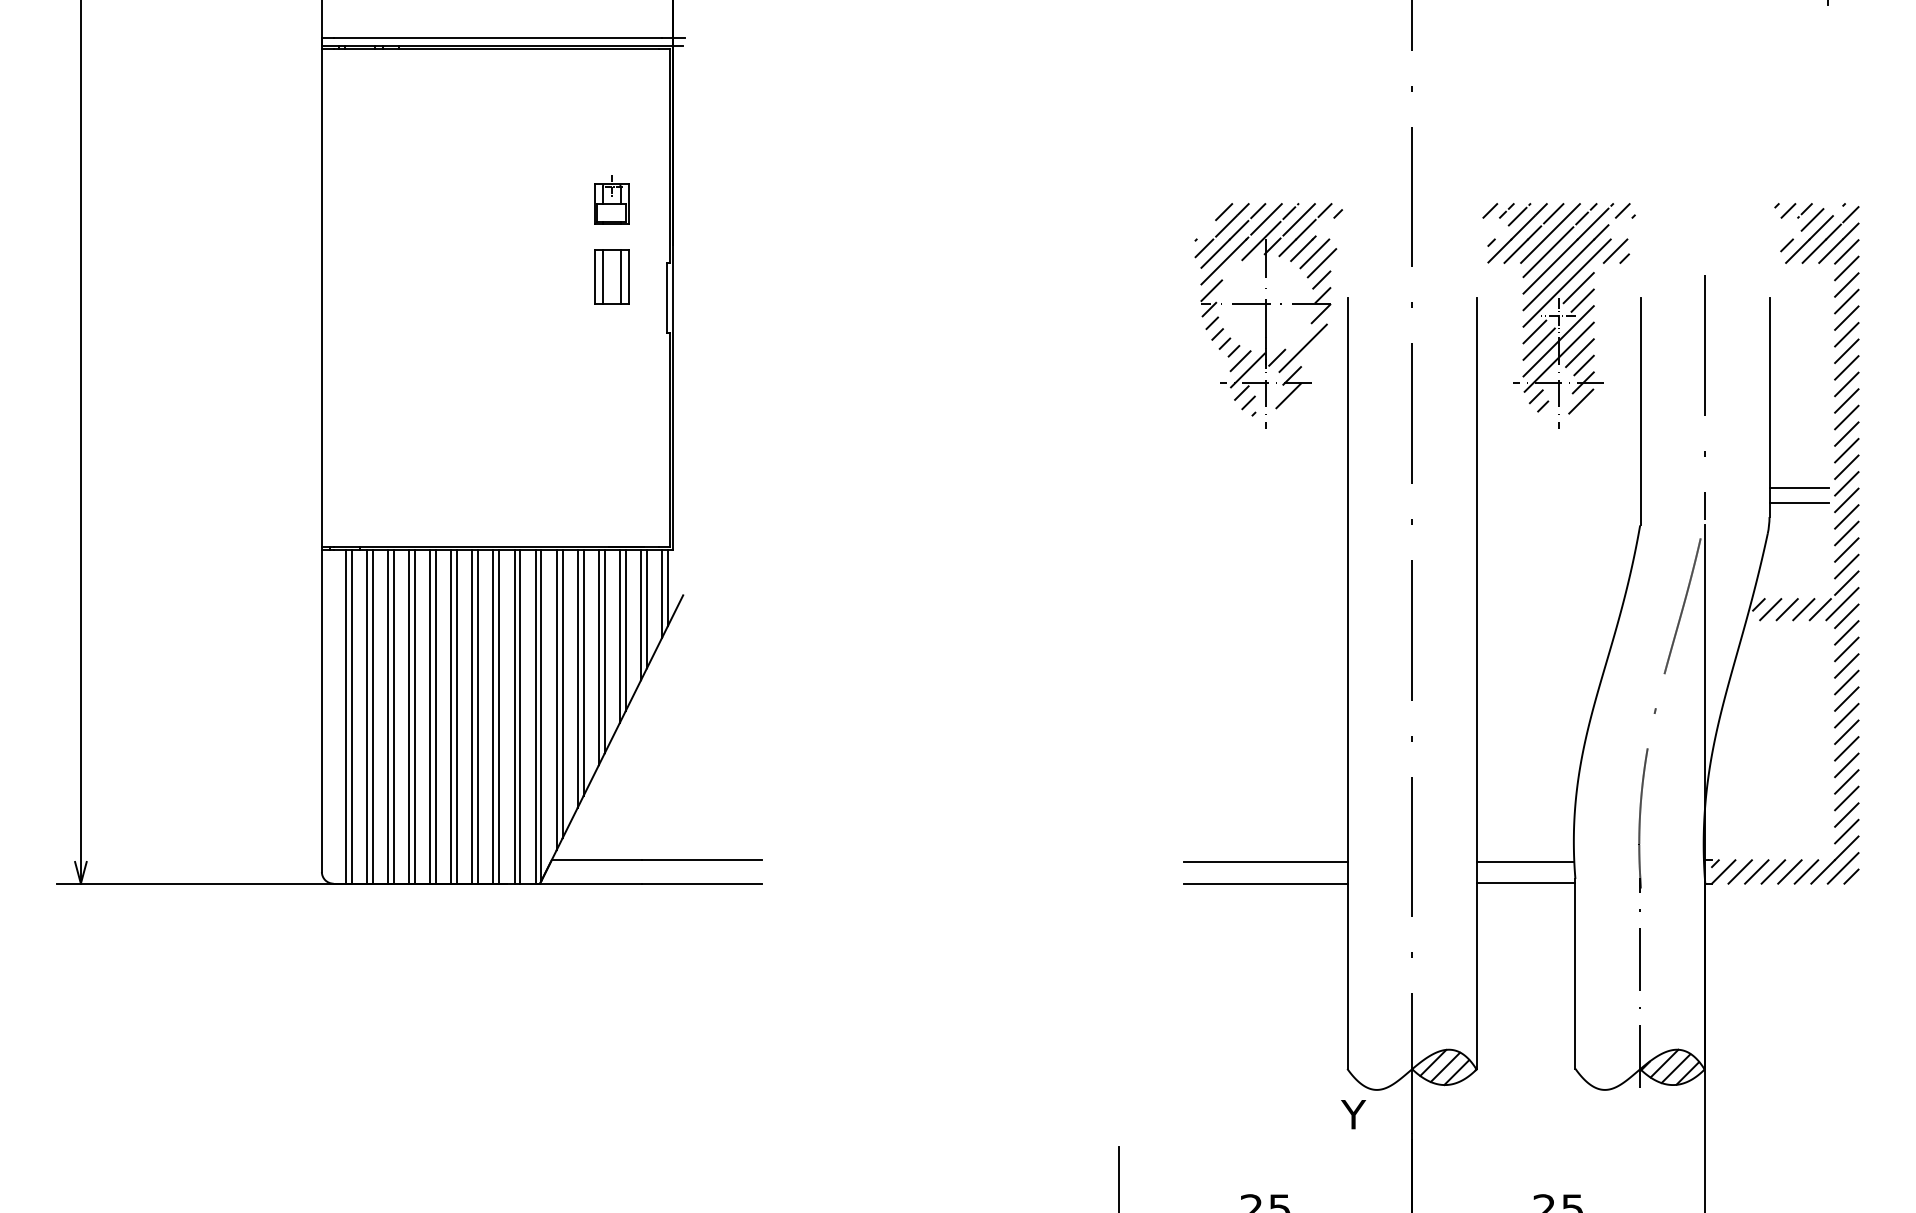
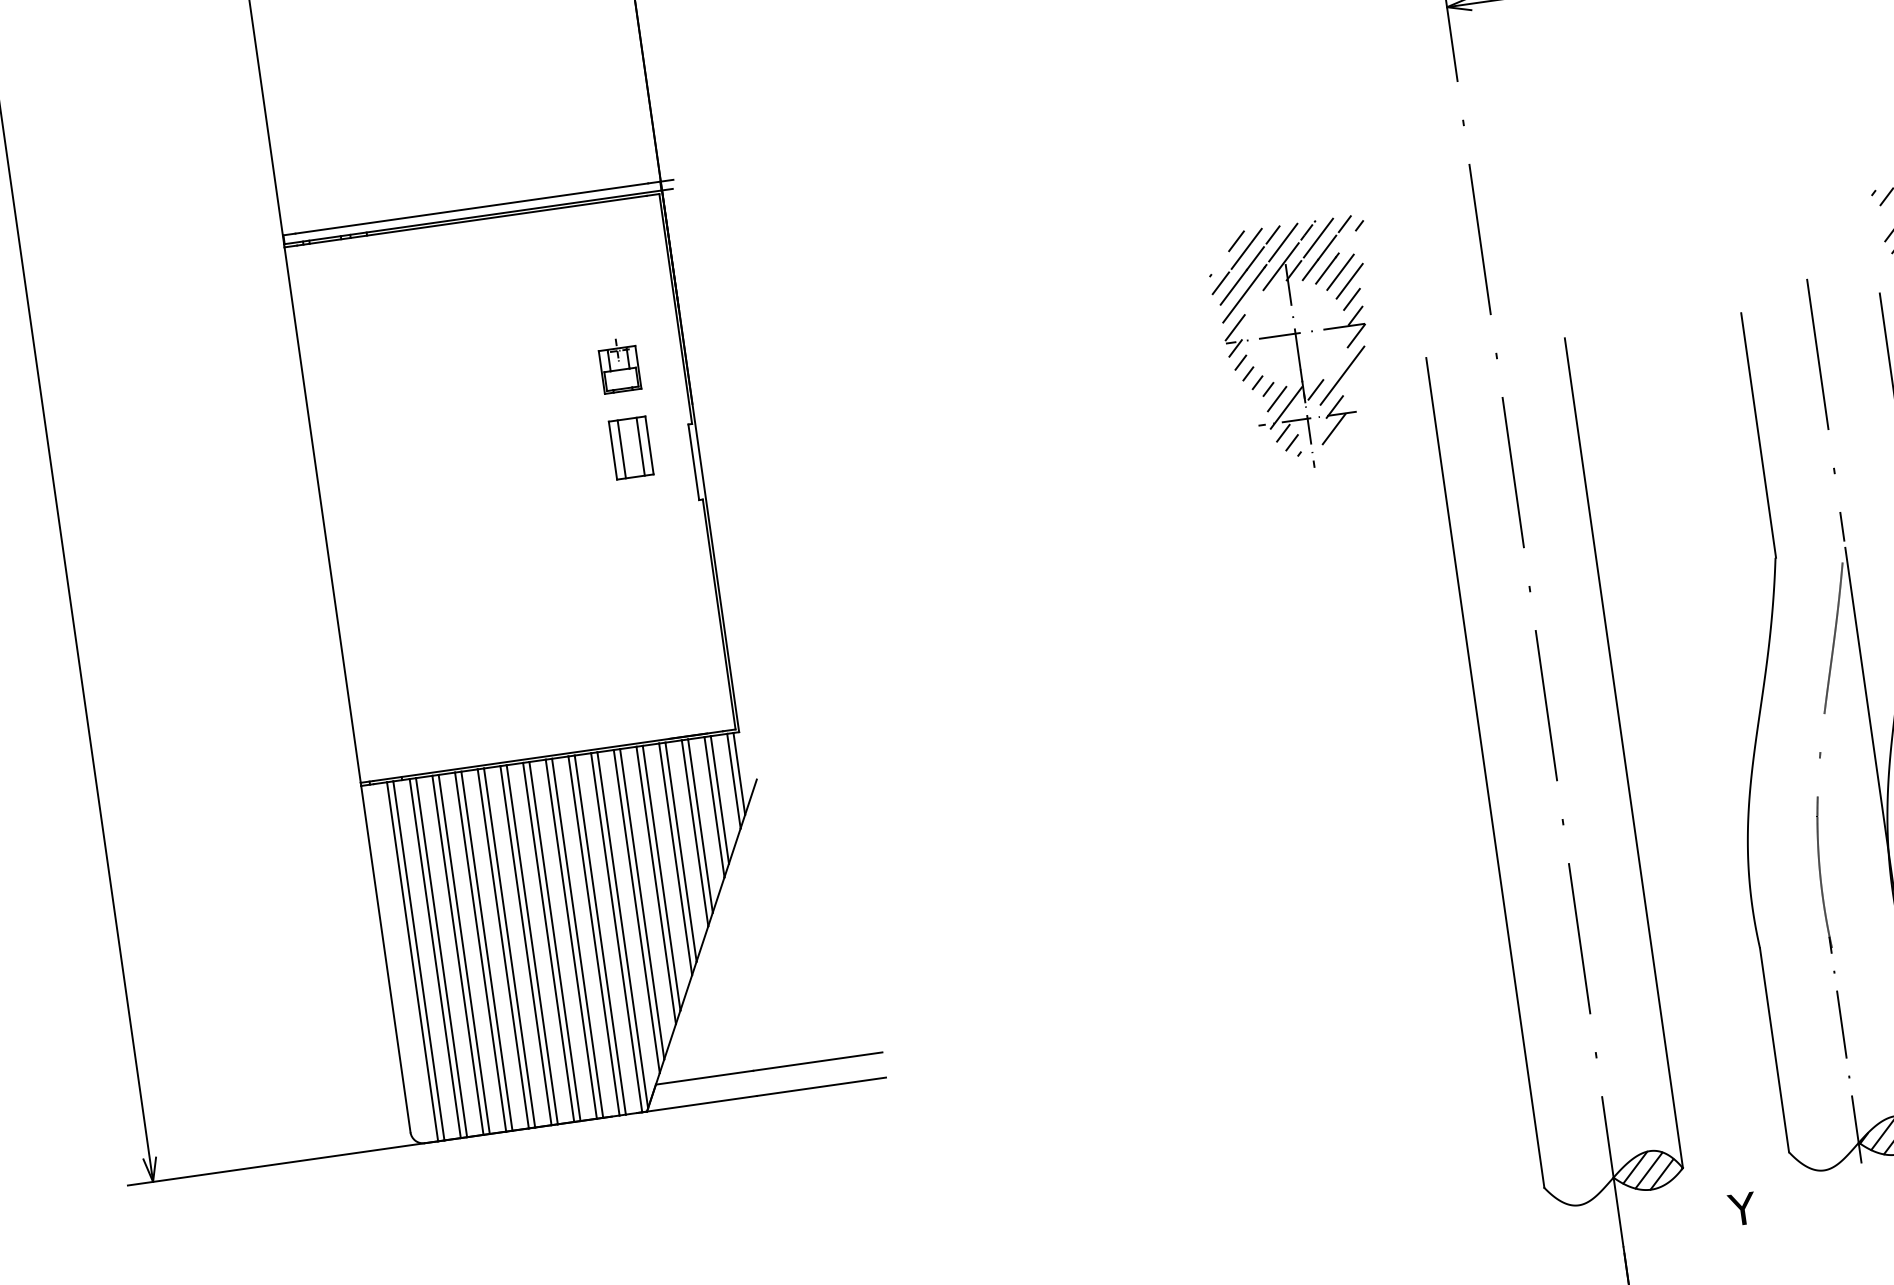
part: (1268, 315) -> (1300, 345), moved
part: (1558, 315) -> (1655, 344), removed
line: (1265, 862) -> (1424, 977), removed
line: (1525, 862) -> (1703, 937), removed
line: (1265, 883) -> (1427, 1000), removed
line: (1525, 883) -> (1706, 960), removed
text: (1353, 1114) -> (1742, 1209), moved

